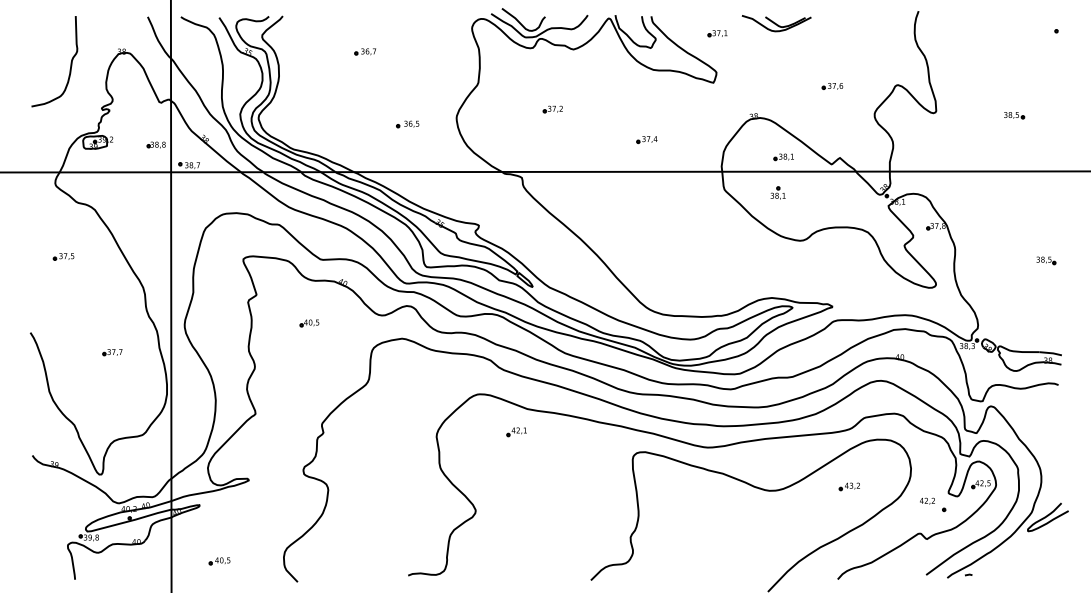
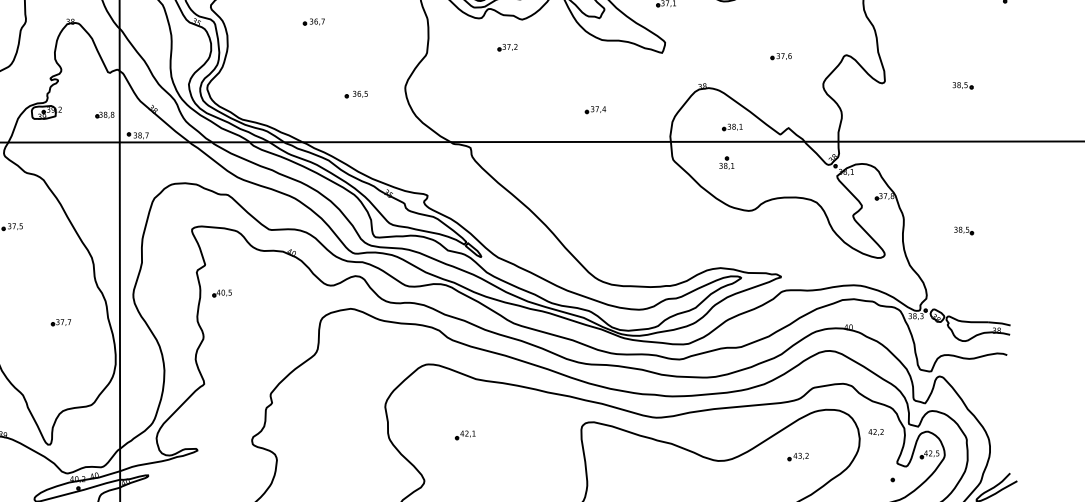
part: (552, 109) -> (507, 47), moved
part: (1046, 260) -> (964, 230), moved
part: (309, 323) -> (222, 293), moved
part: (516, 432) -> (465, 435), moved
text: (927, 500) -> (876, 431), moved

